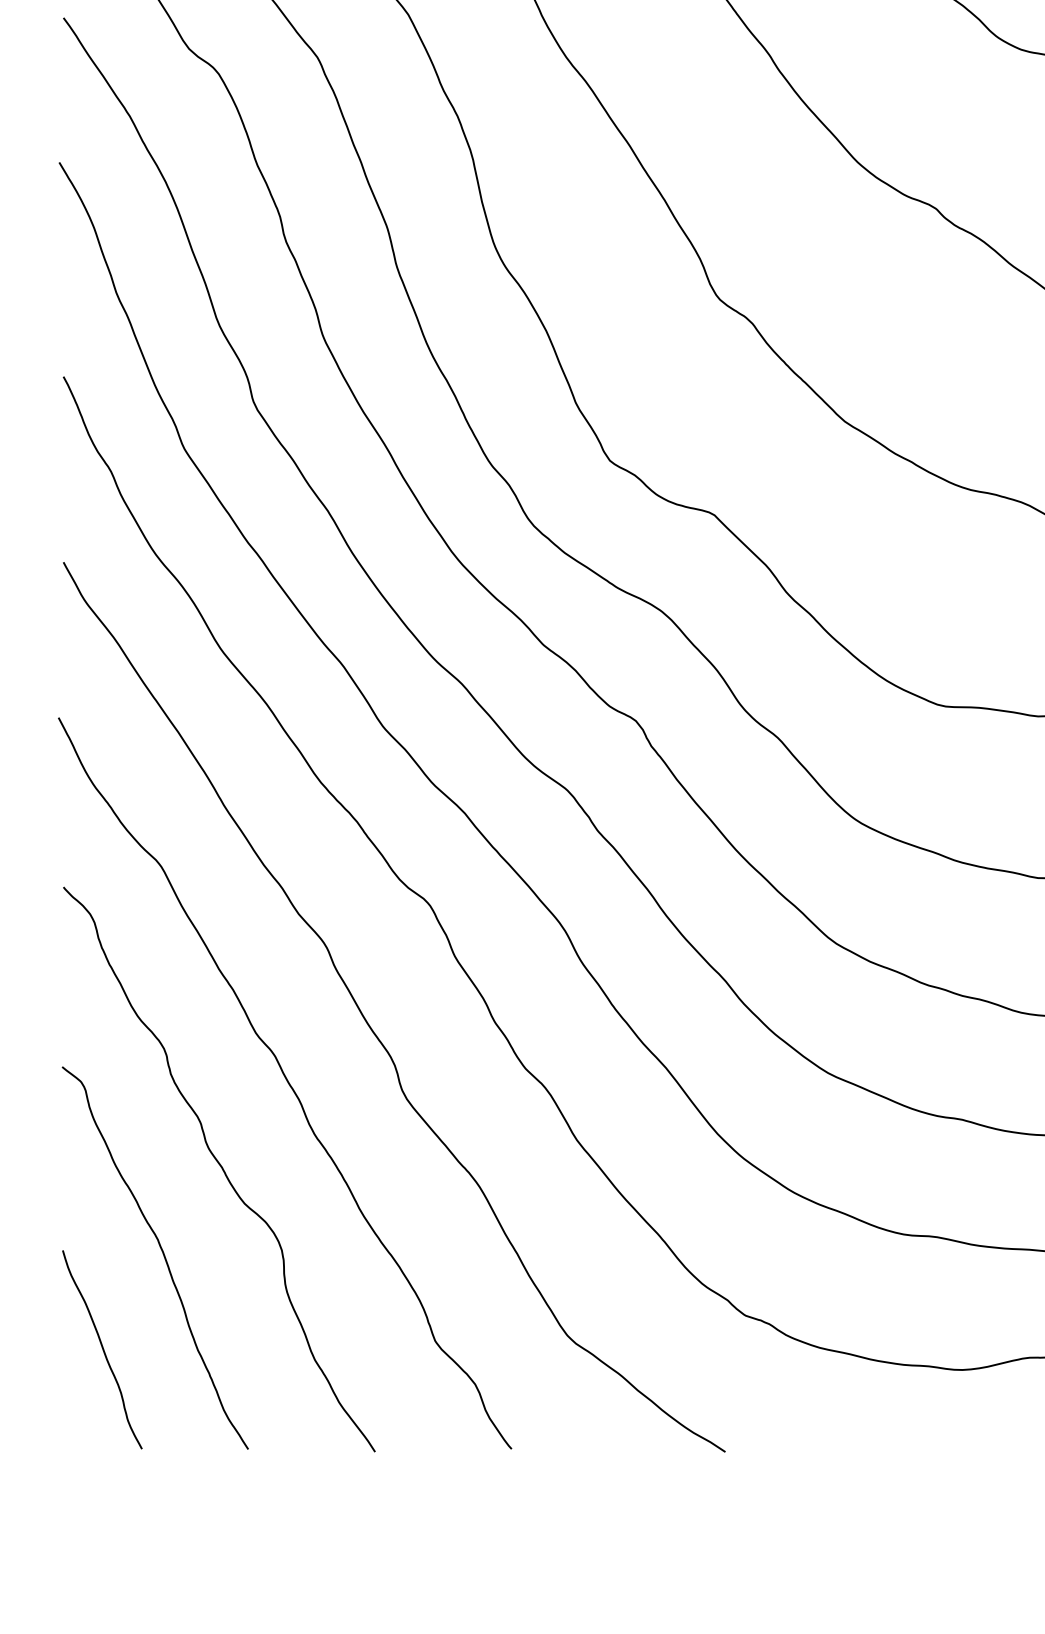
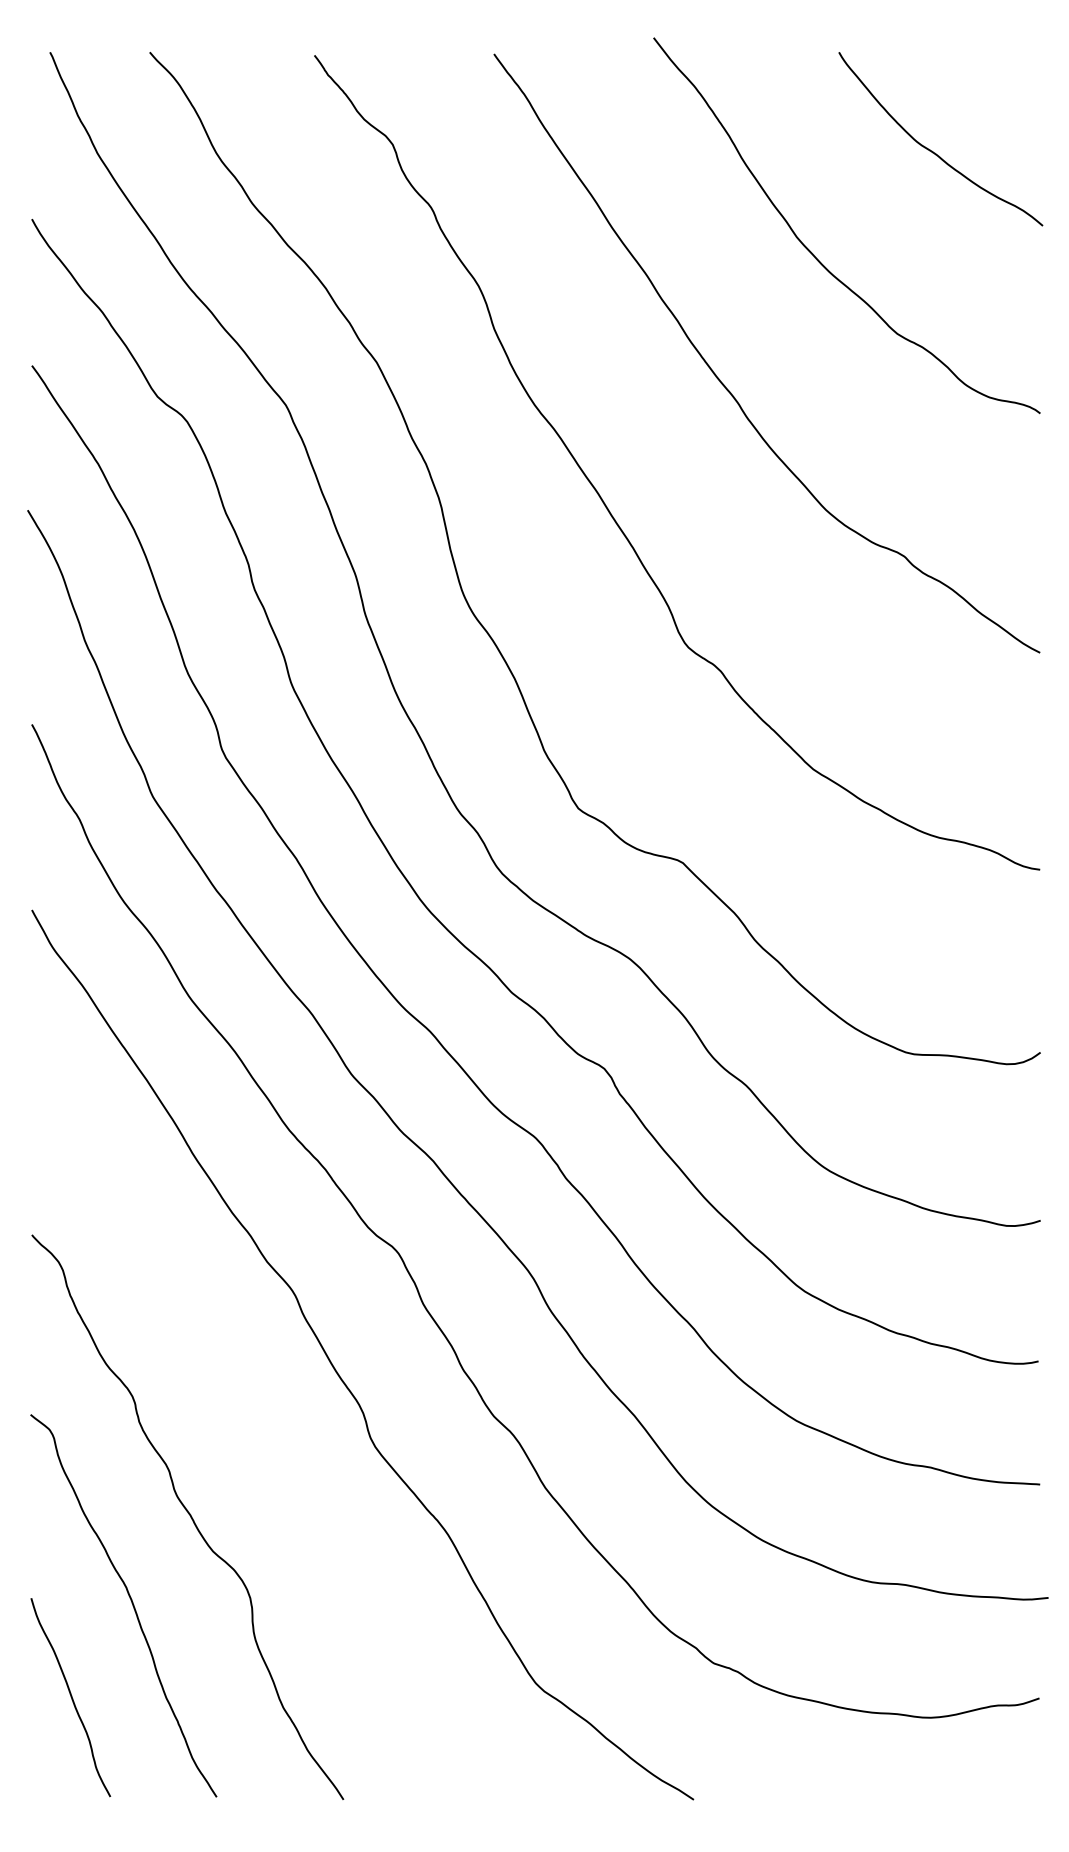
curve: (287, 1082) -> (255, 1430), removed

